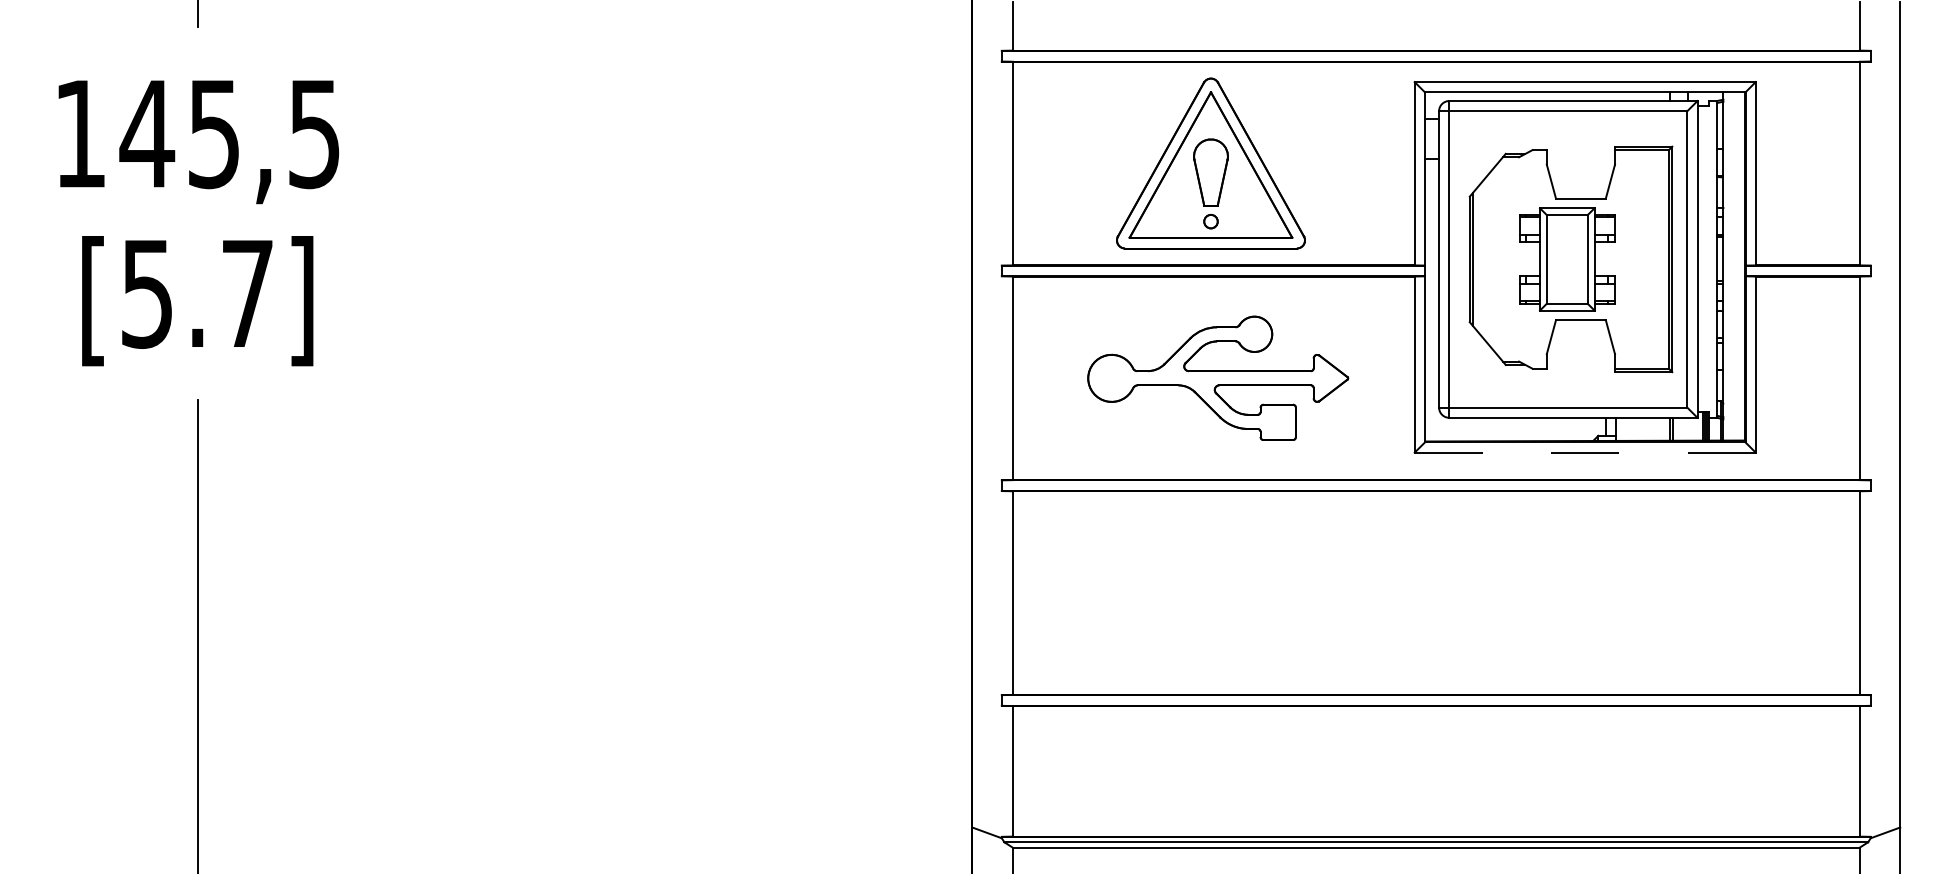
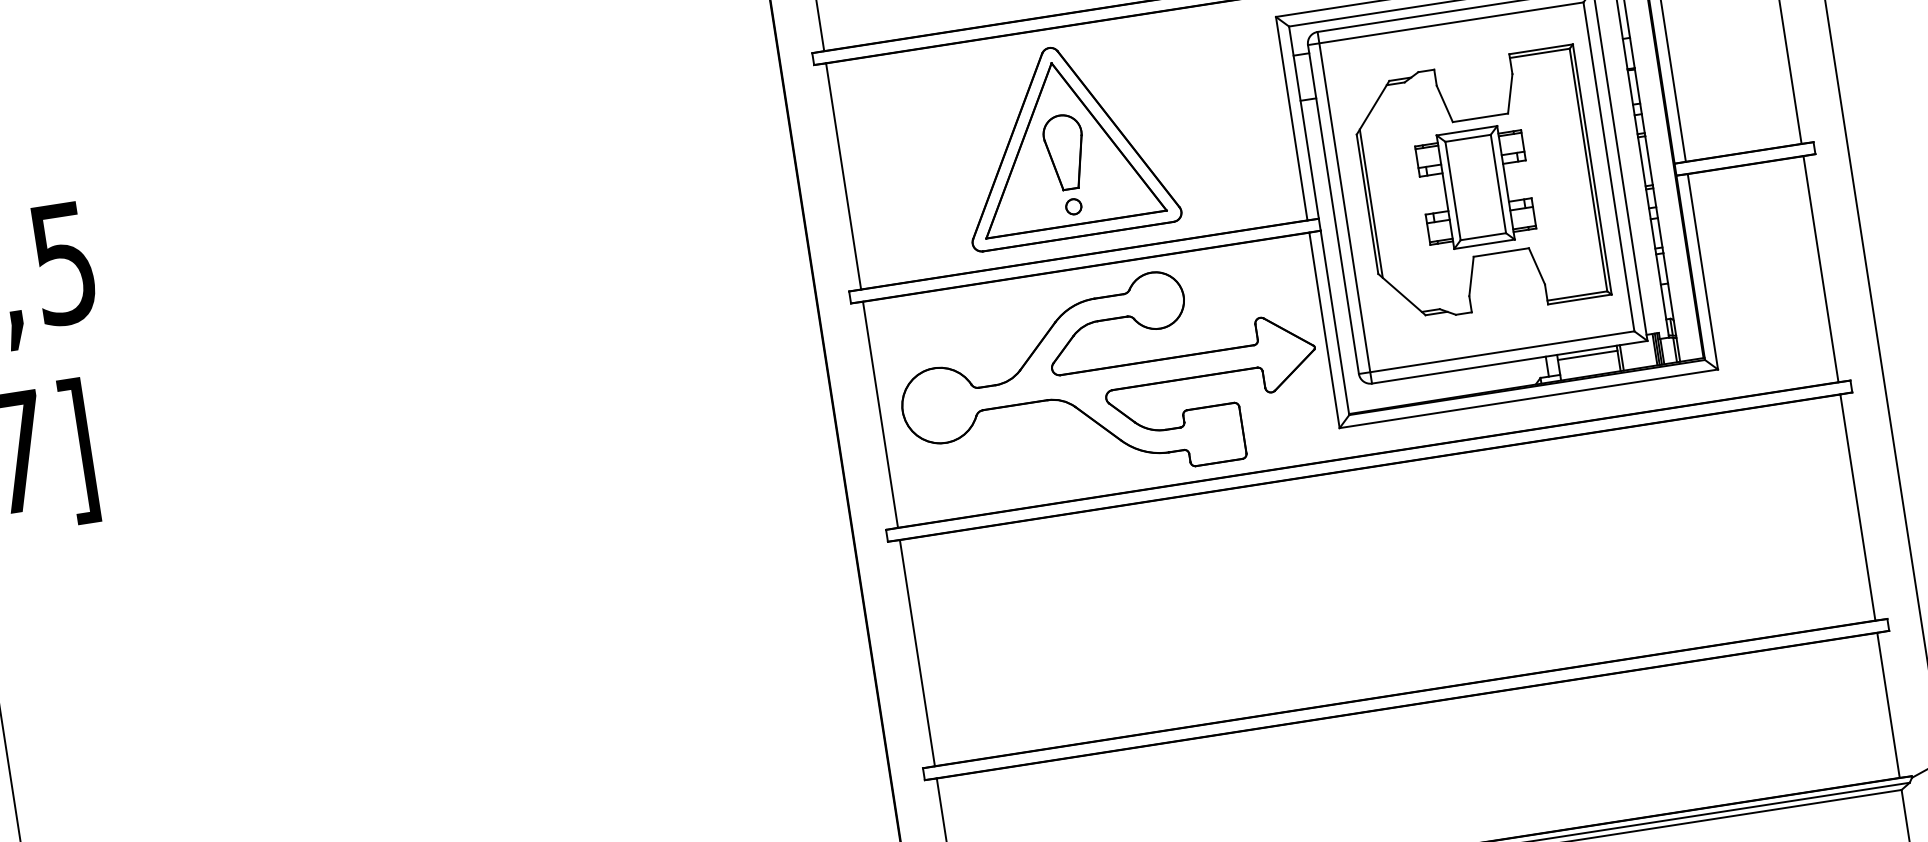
part: (1217, 378) -> (1107, 379), size x1.43
line: (1642, 422) -> (1587, 355), added
line: (1584, 452) -> (1528, 398), dashed -> solid

